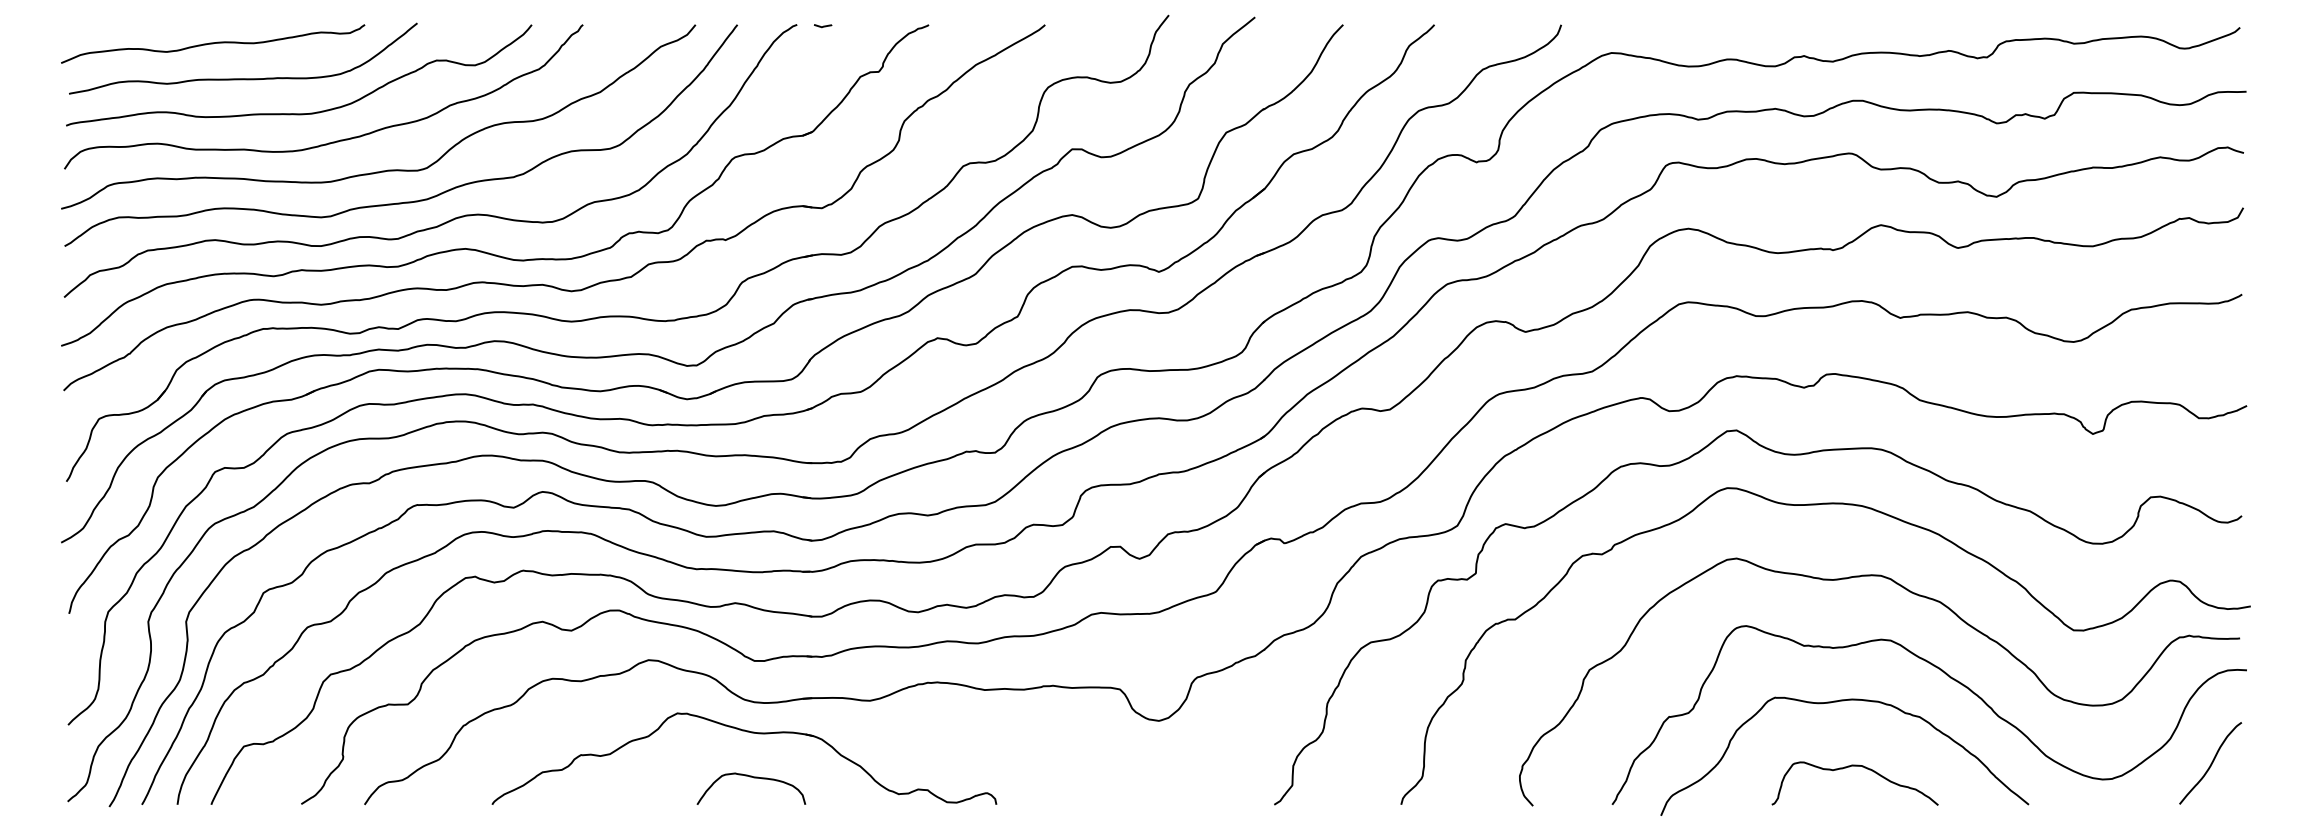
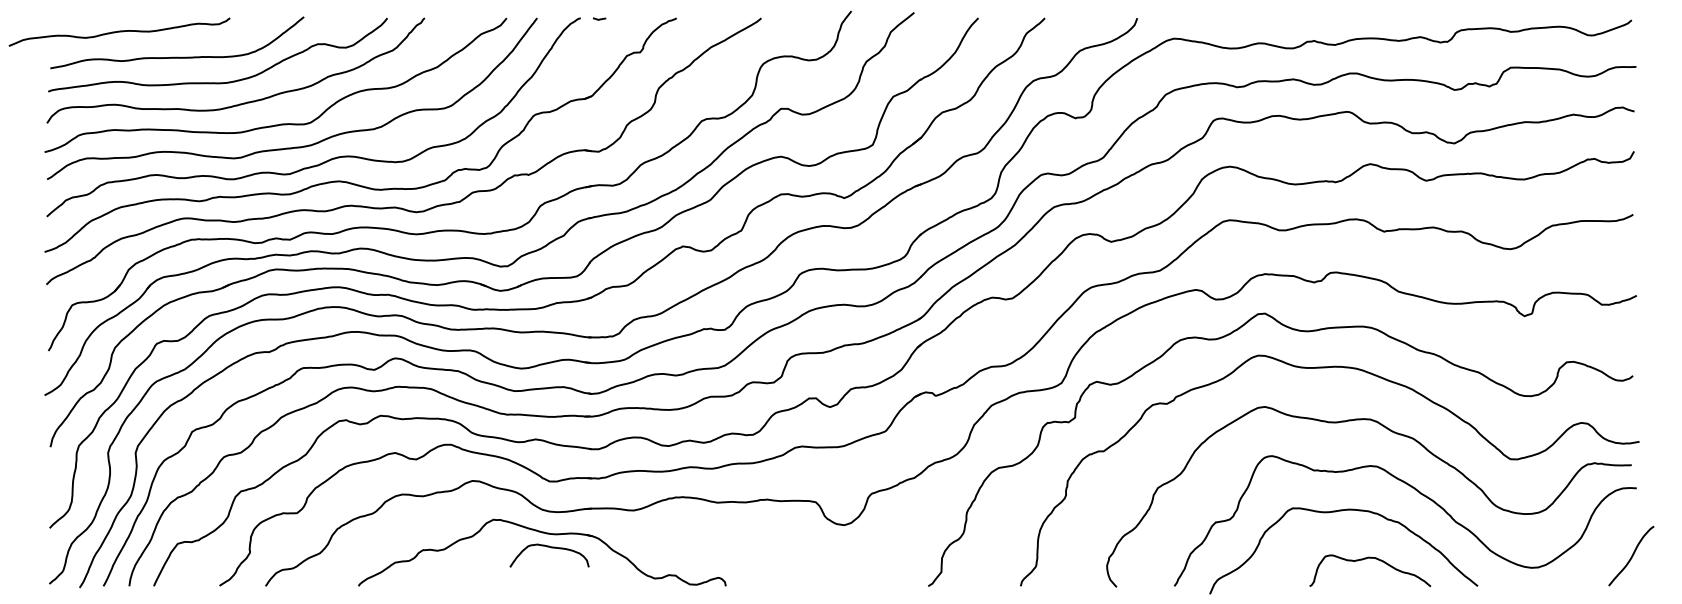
curve: (213, 43) -> (119, 31), moved
curve: (2210, 763) -> (1631, 556), moved
curve: (1849, 767) -> (1366, 559), moved
curve: (753, 778) -> (551, 548), moved

